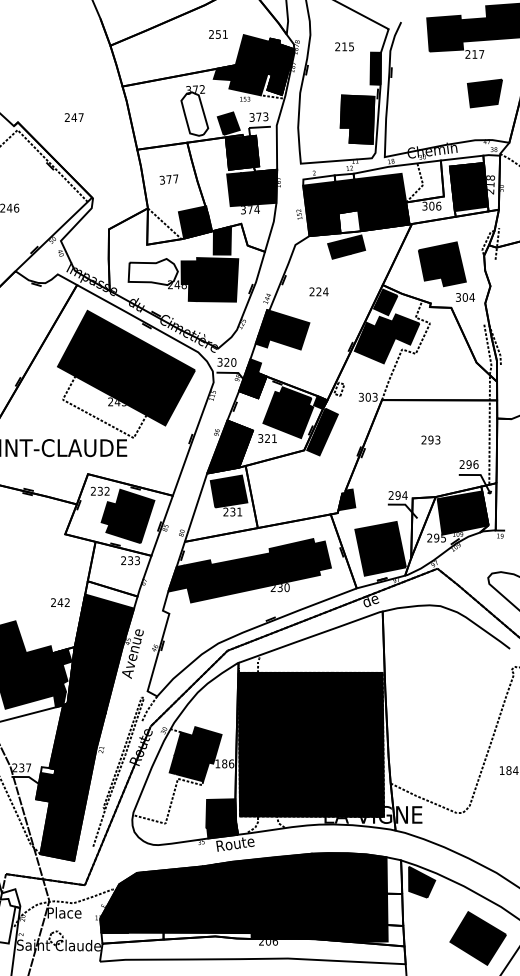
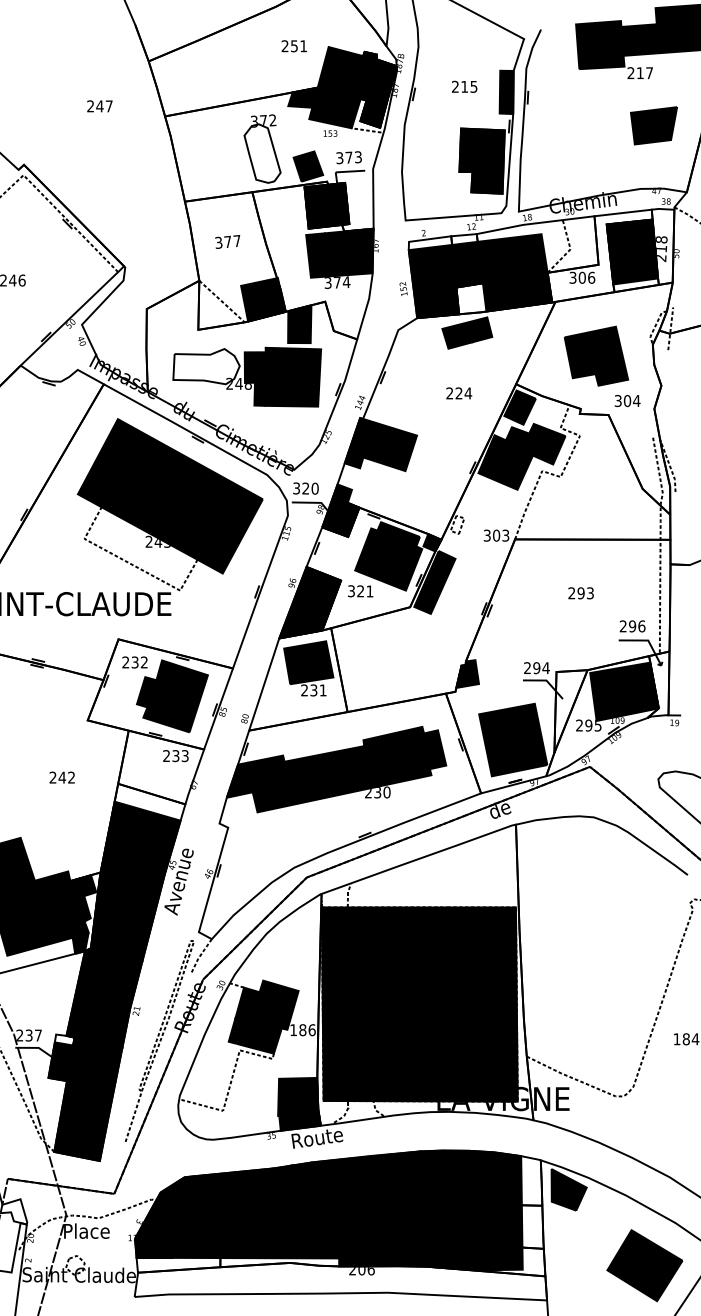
text: (344, 46) -> (464, 86), moved
text: (73, 117) -> (99, 106), moved
text: (319, 291) -> (459, 393), moved
text: (59, 602) -> (61, 777), moved

